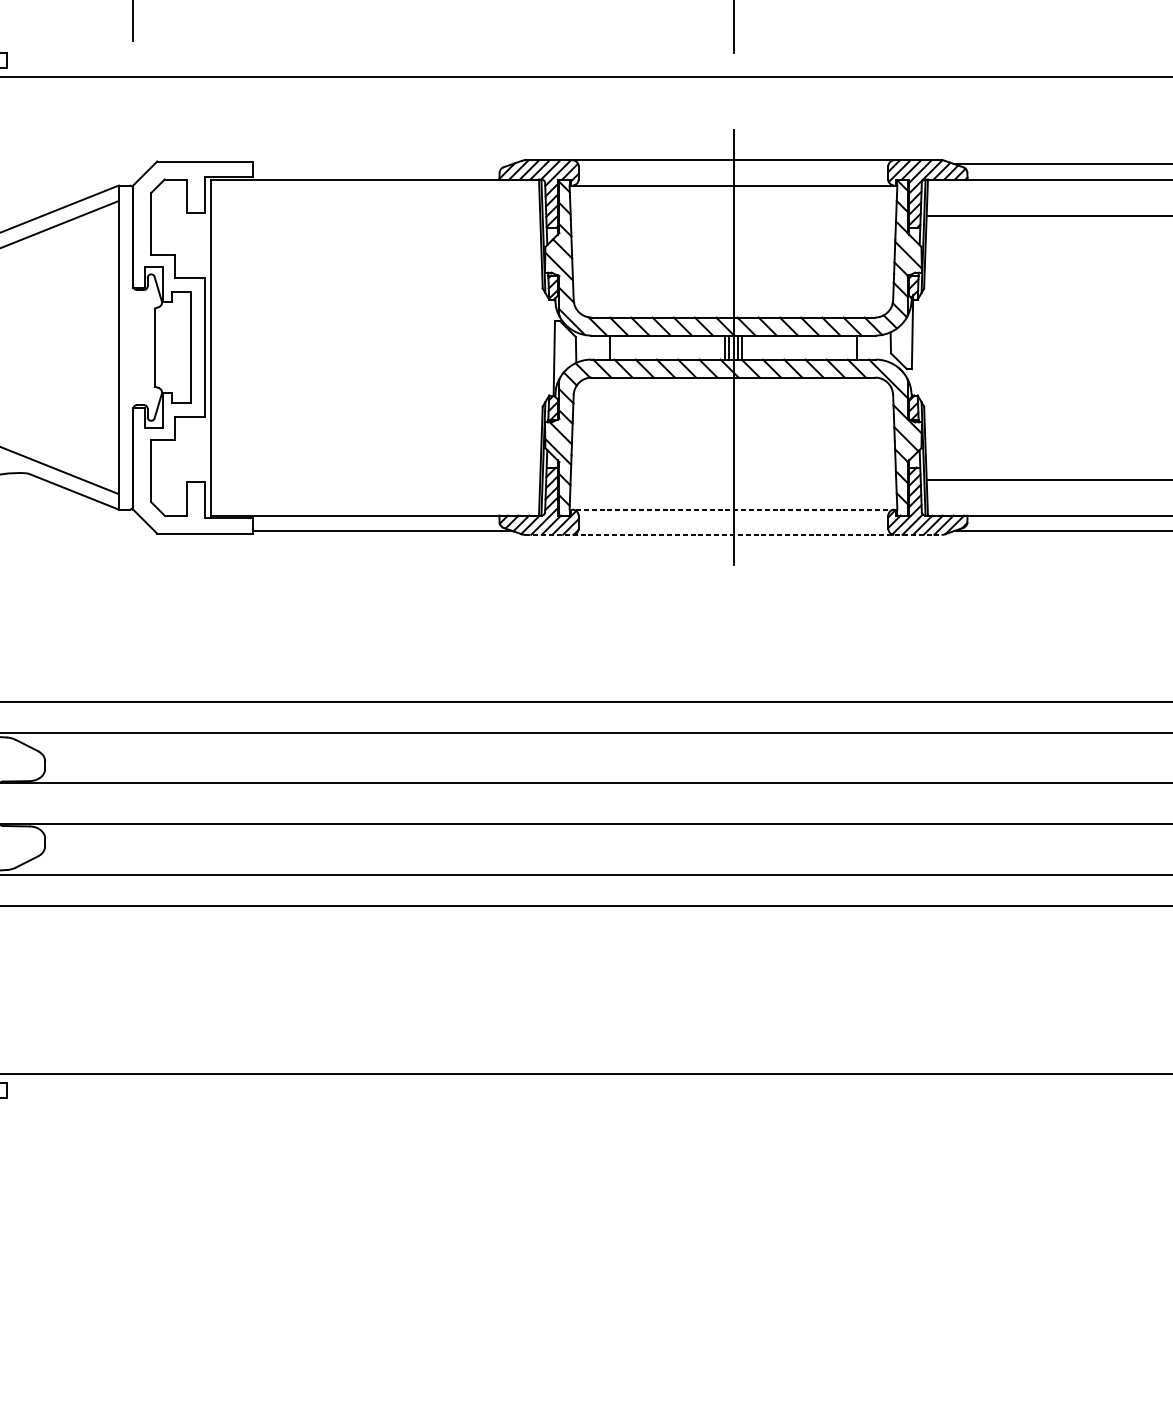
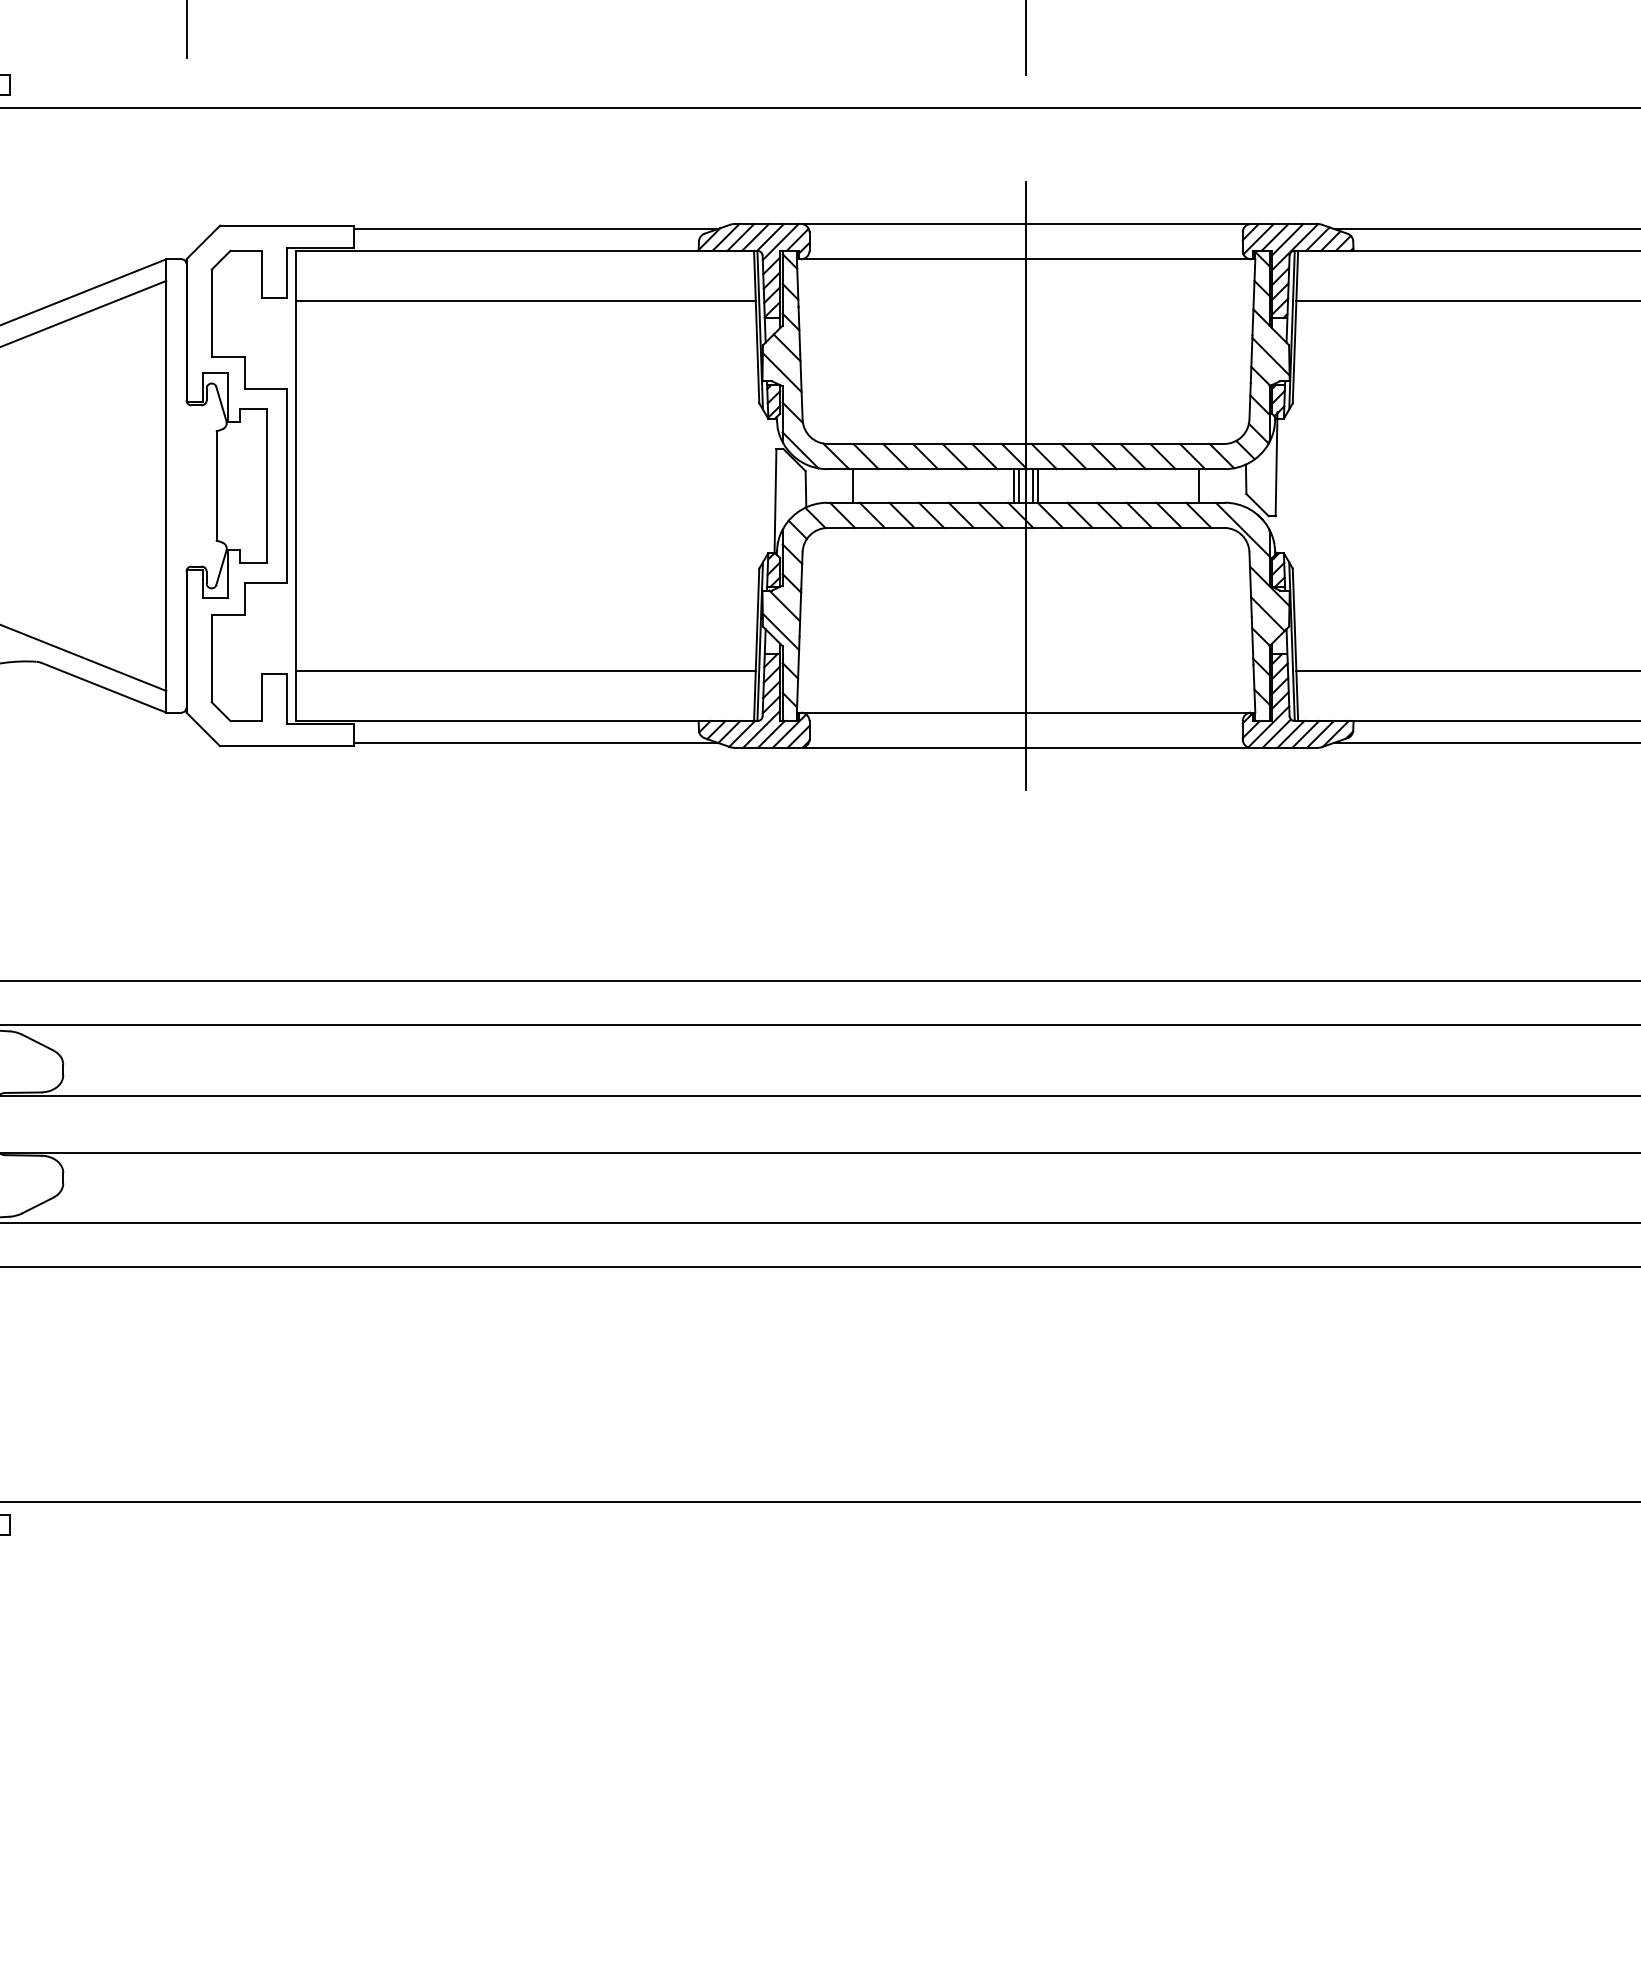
line: (382, 164) -> (535, 229), added
line: (375, 215) -> (525, 301), added
line: (375, 479) -> (525, 670), added
line: (733, 509) -> (1026, 712), dashed -> solid
line: (733, 534) -> (1026, 747), dashed -> solid

